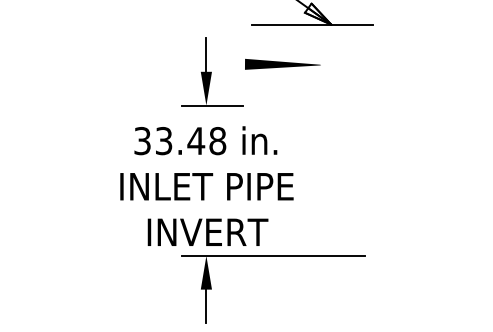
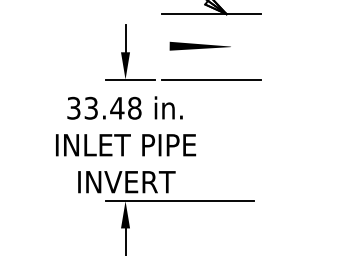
part: (282, 64) -> (200, 46), moved
line: (312, 105) -> (211, 79), added

